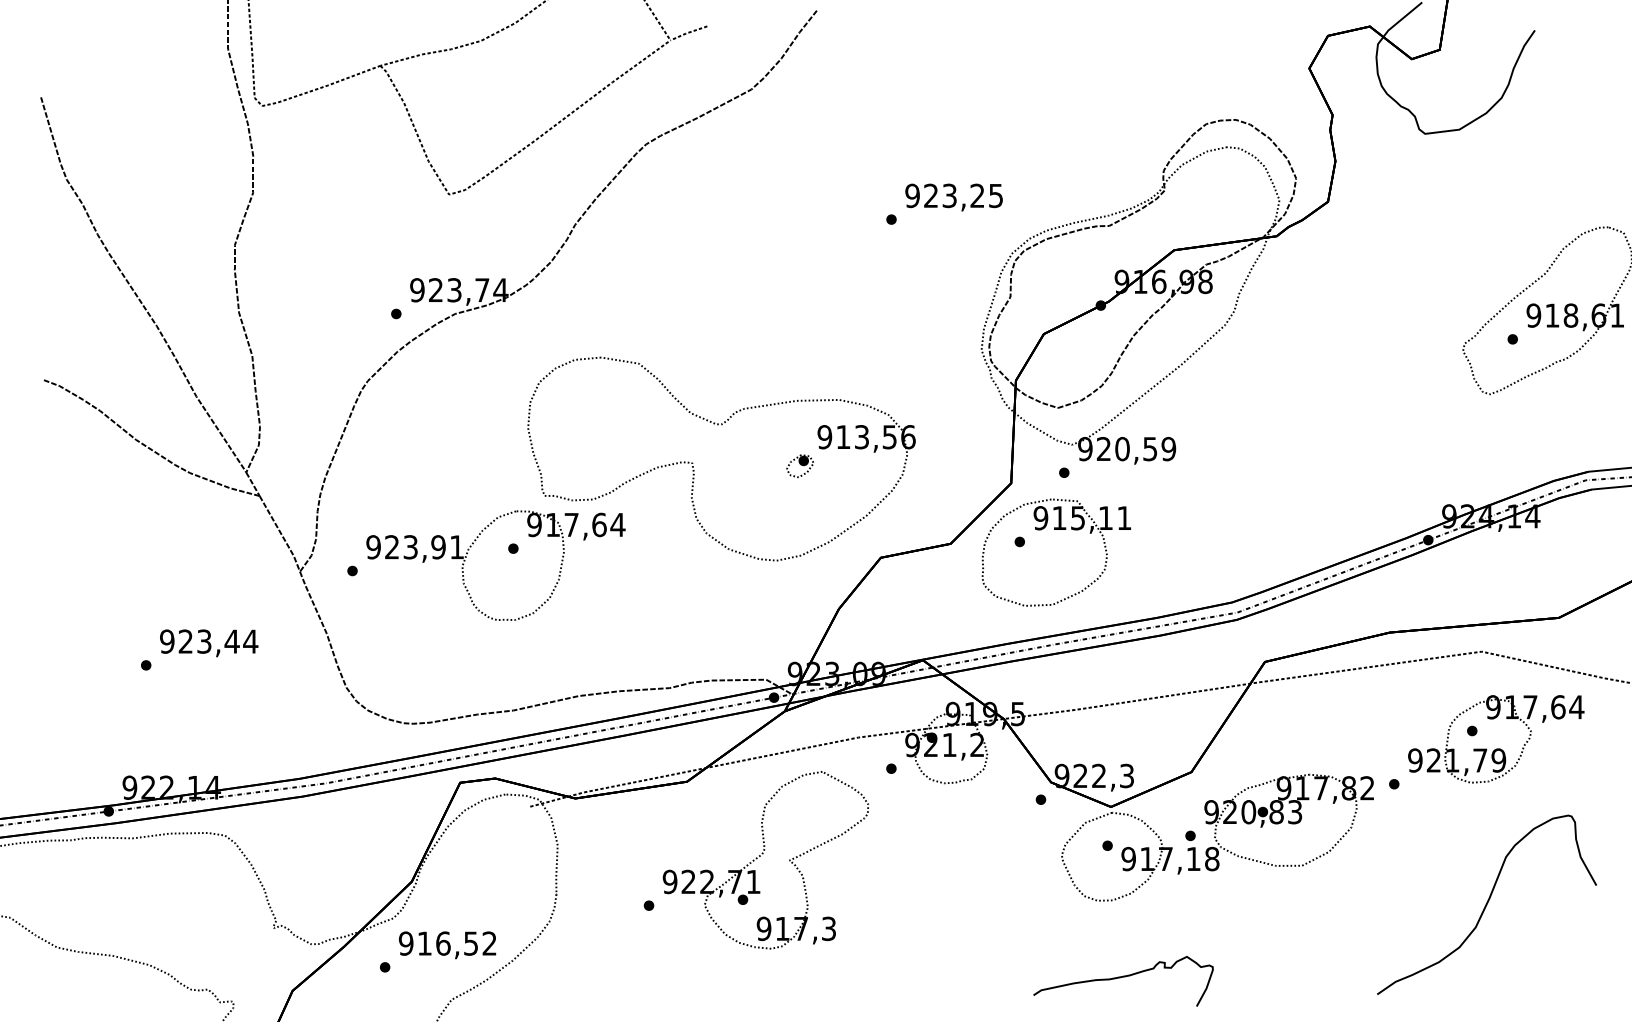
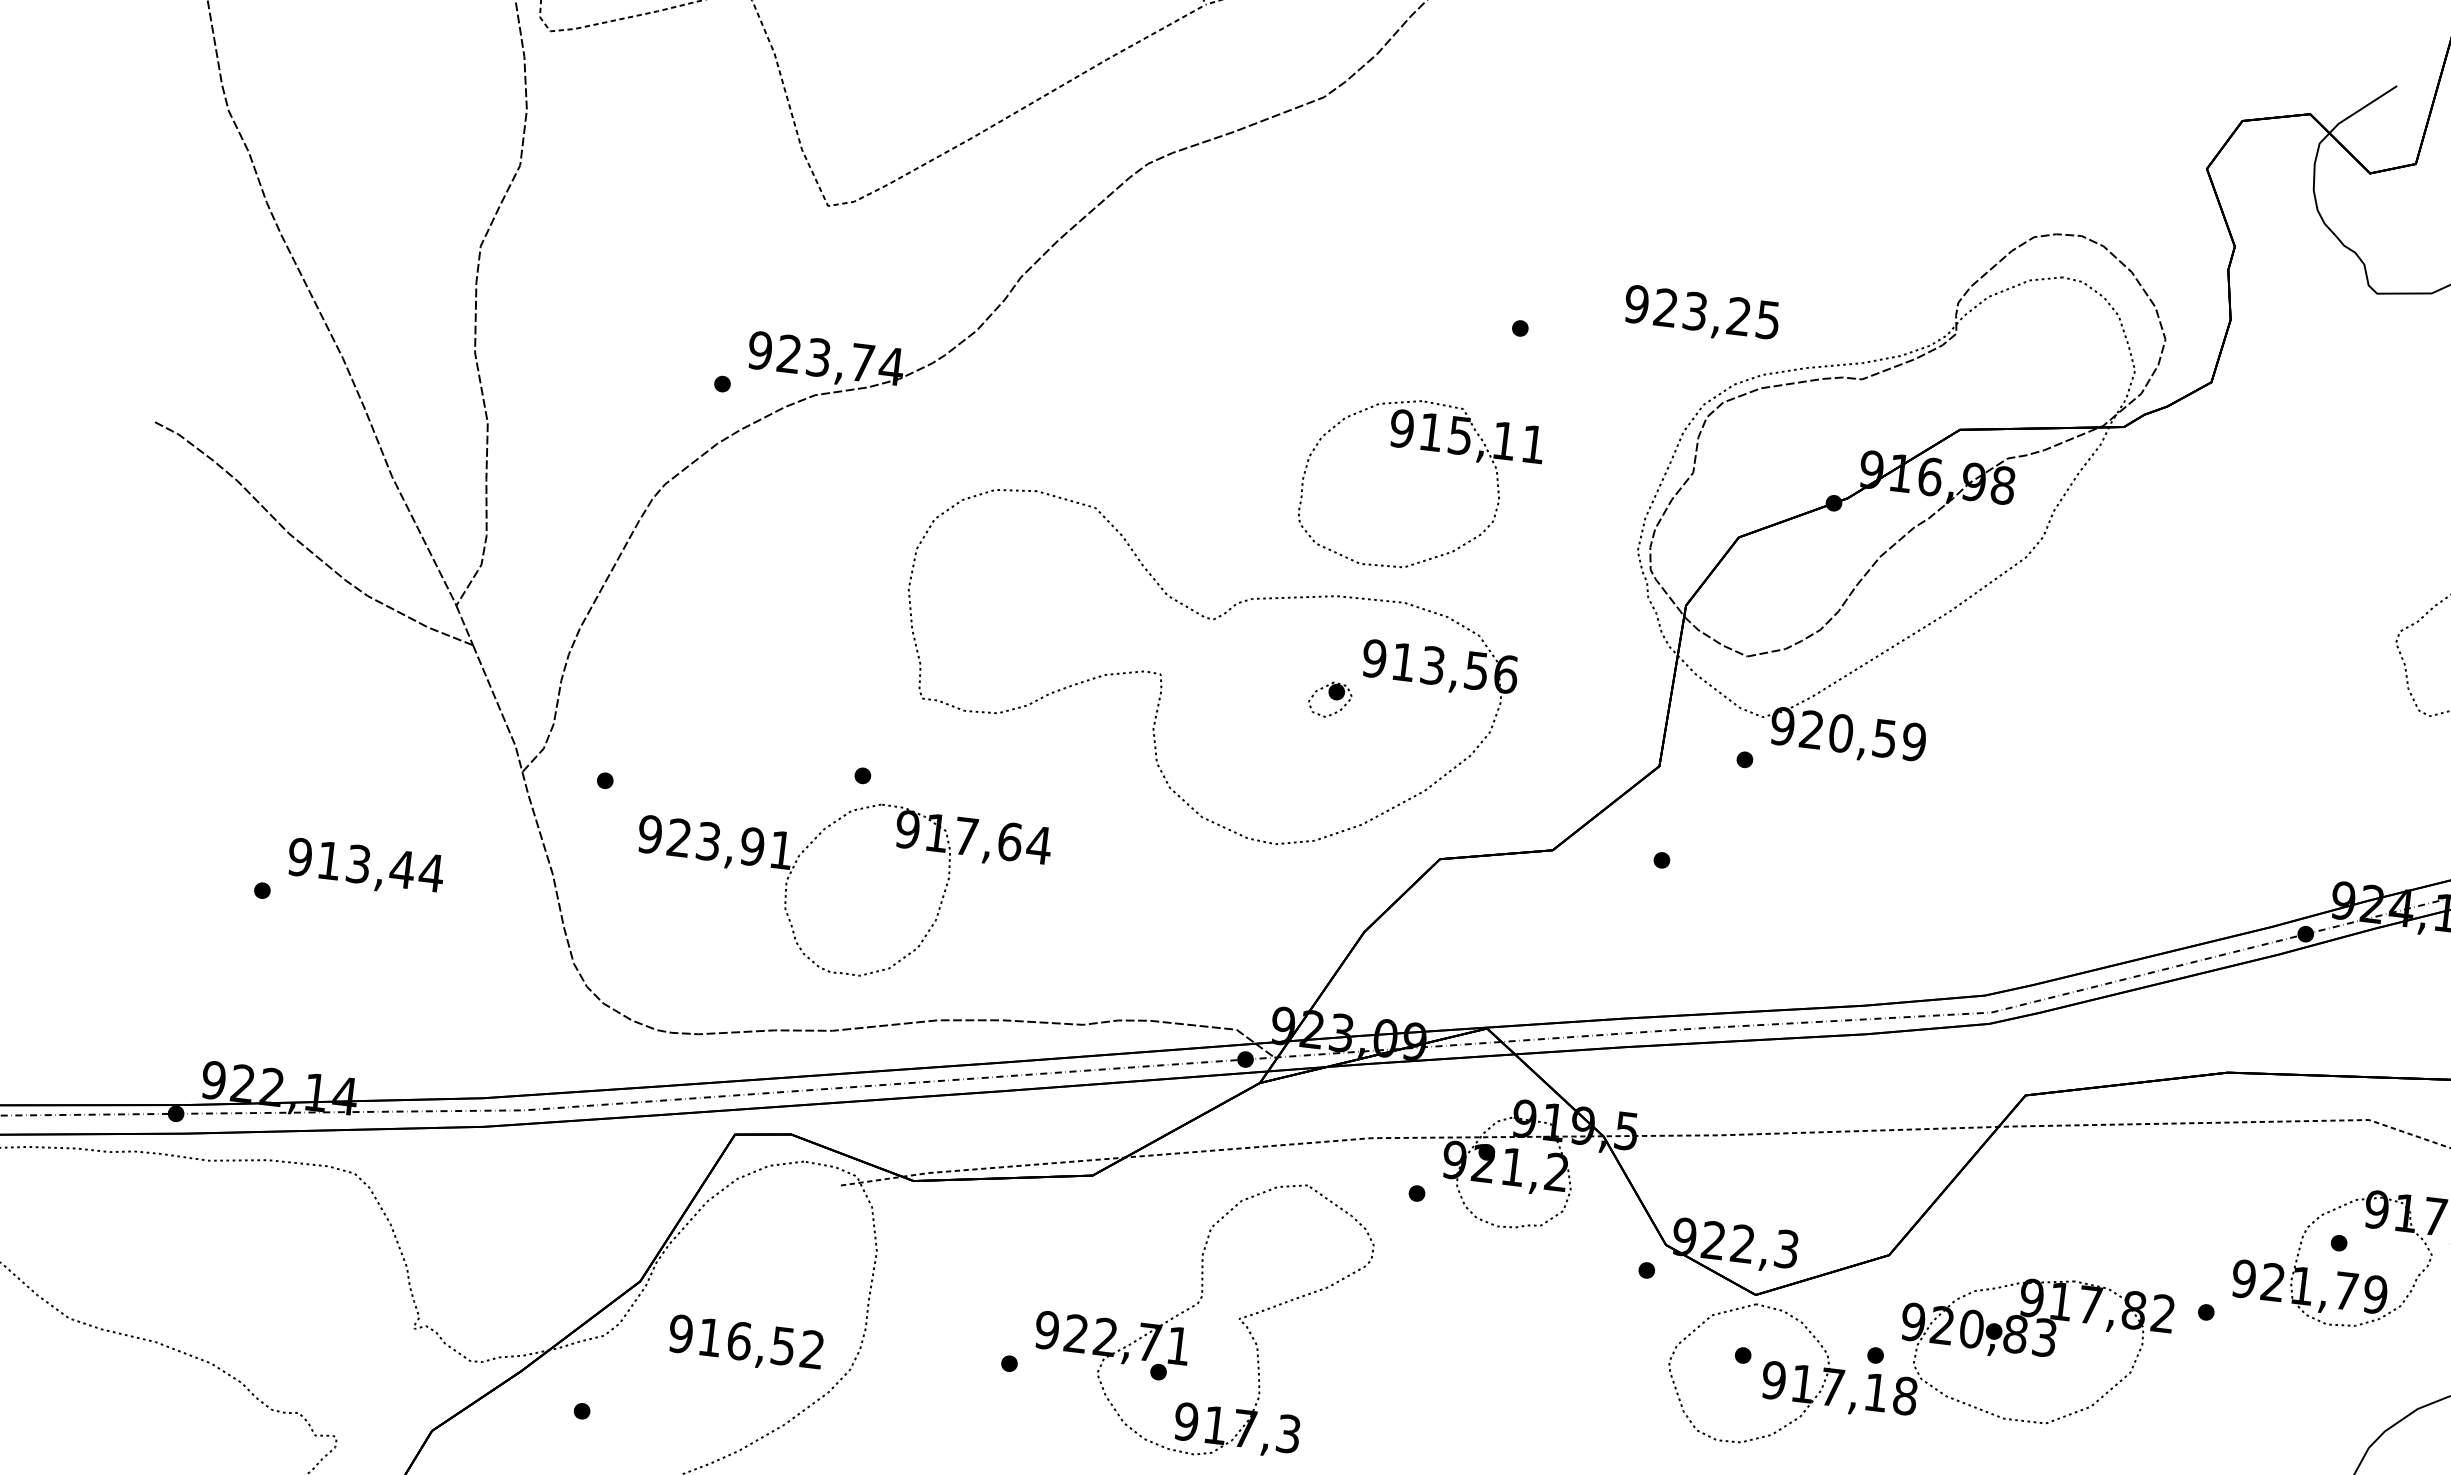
text: (953, 197) -> (1700, 314), moved
part: (1055, 529) -> (1422, 449), moved
part: (471, 547) -> (804, 853), moved
text: (185, 641) -> (328, 860), 923,44 -> 913,44
text: (447, 945) -> (745, 1344), moved

